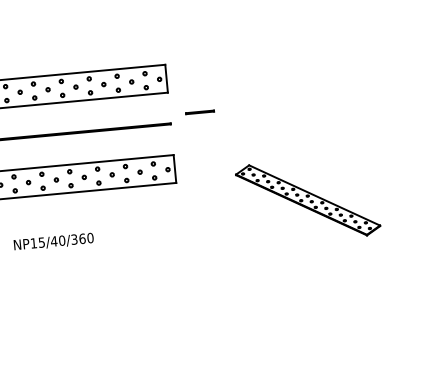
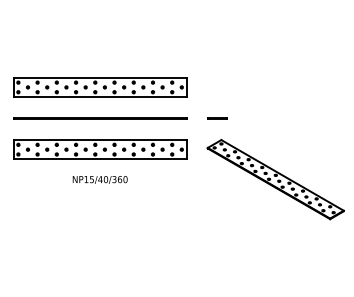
line: (200, 112) -> (217, 118), moved
part: (307, 200) -> (275, 179), size x1.43
text: (52, 241) -> (99, 179), moved

